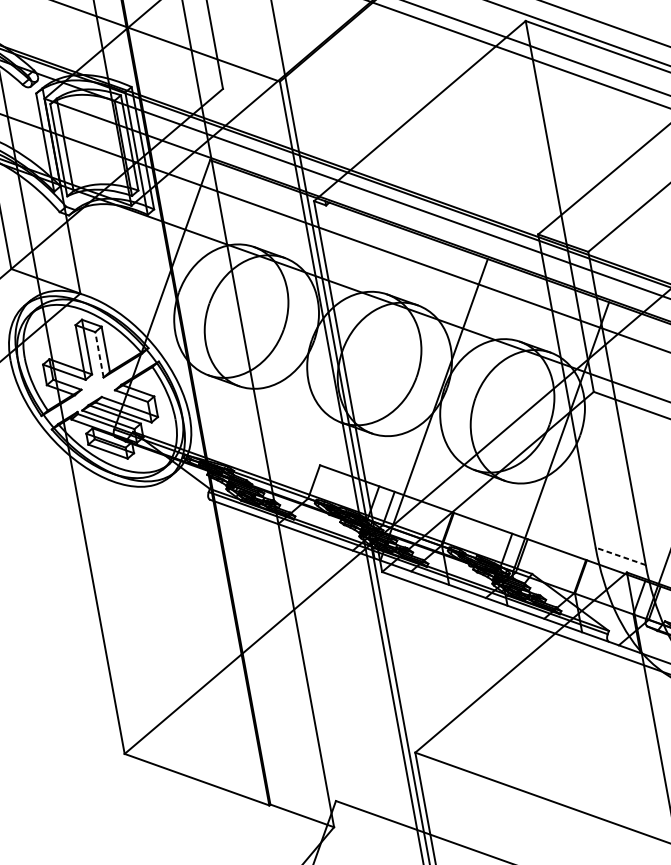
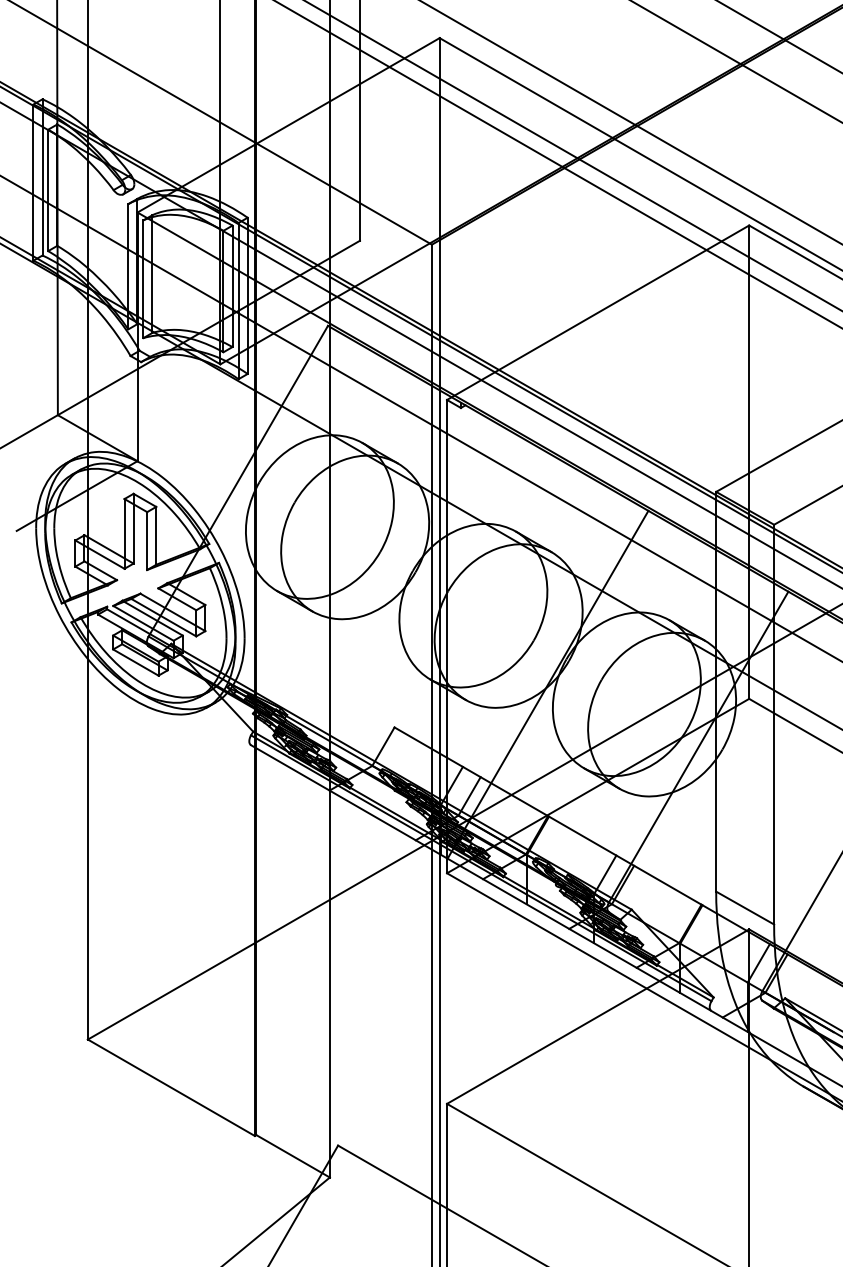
line: (99, 355) -> (147, 541), dashed -> solid
line: (620, 556) -> (744, 907), dashed -> solid

